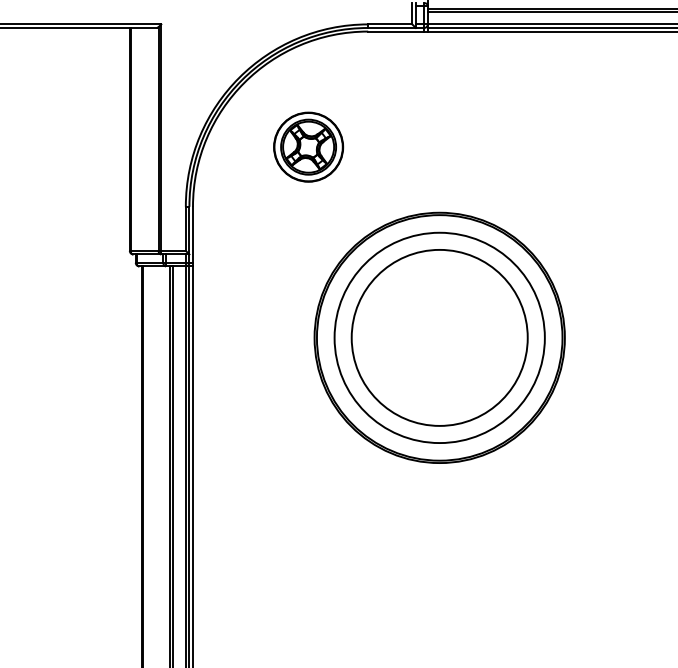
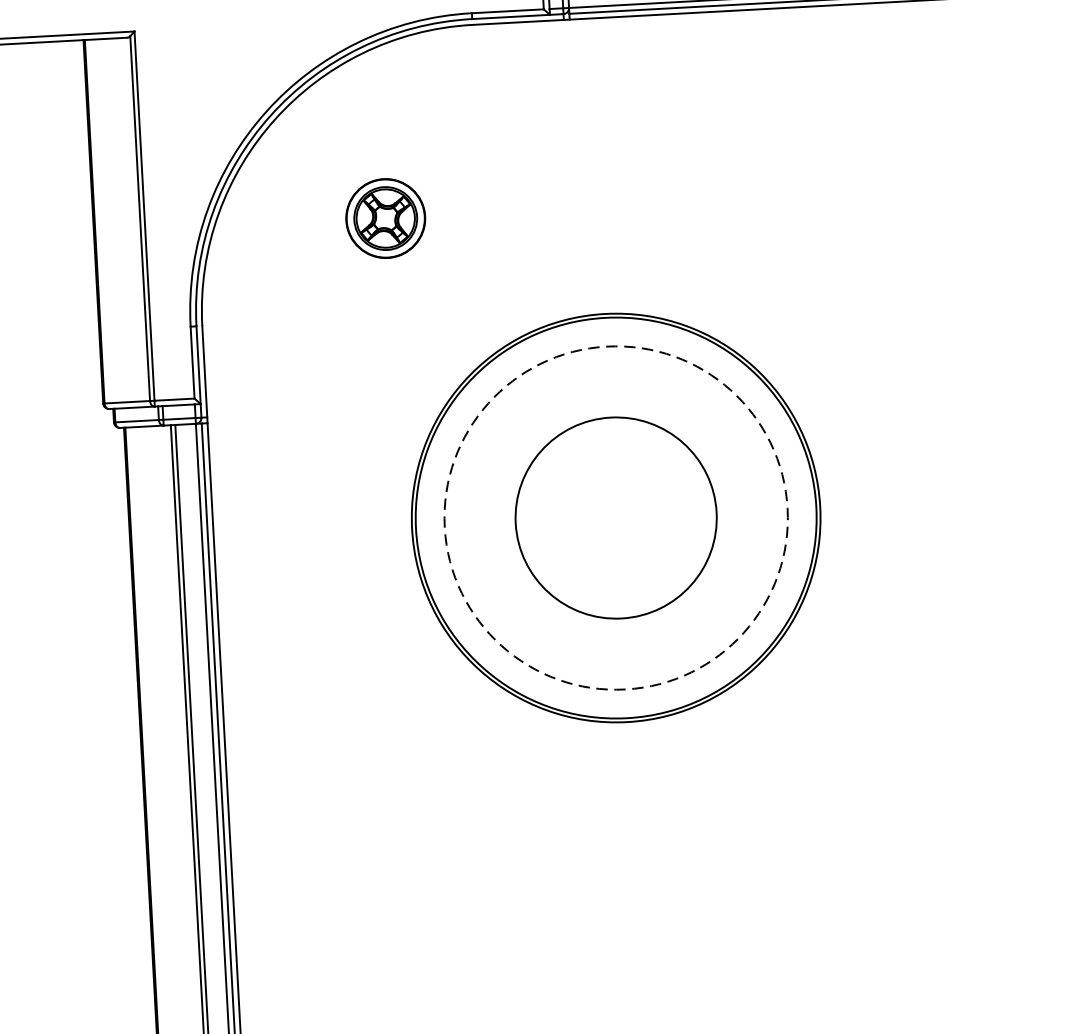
part: (308, 146) -> (385, 217), size x0.7
circle: (439, 337) -> (615, 517), size x0.7
circle: (439, 337) -> (615, 517), solid -> dashed

